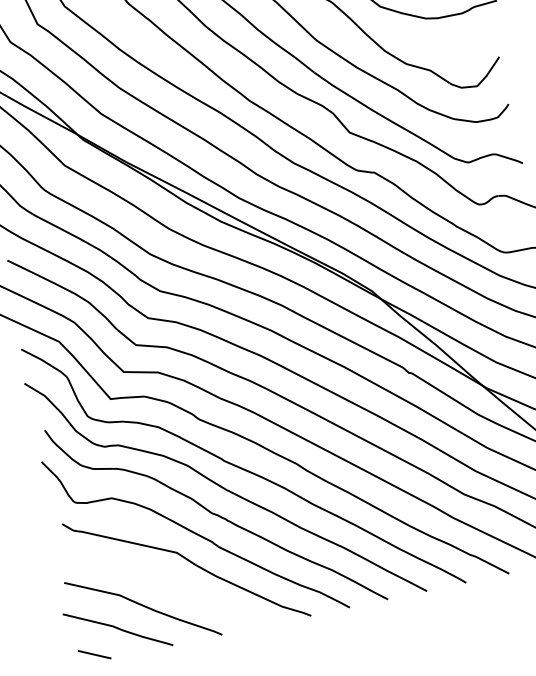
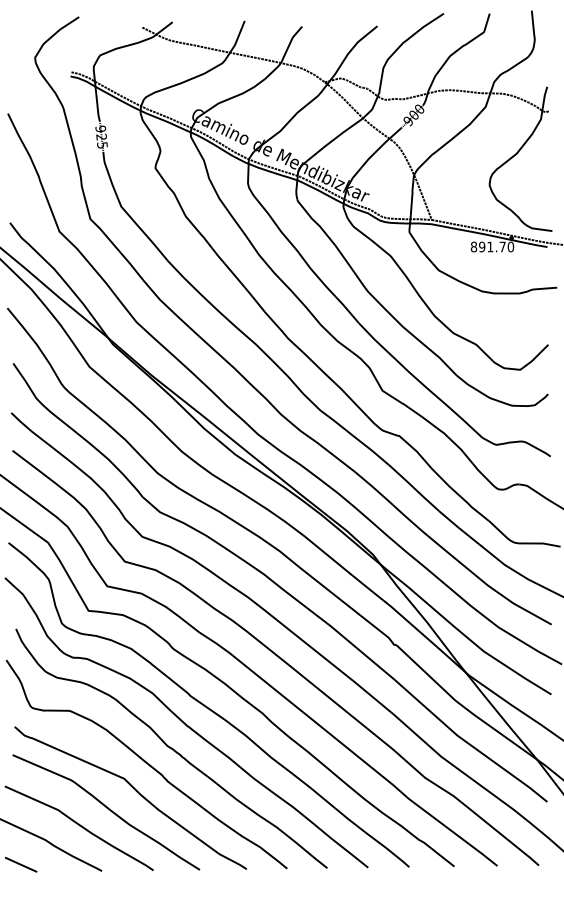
curve: (166, 585) -> (107, 809), added

